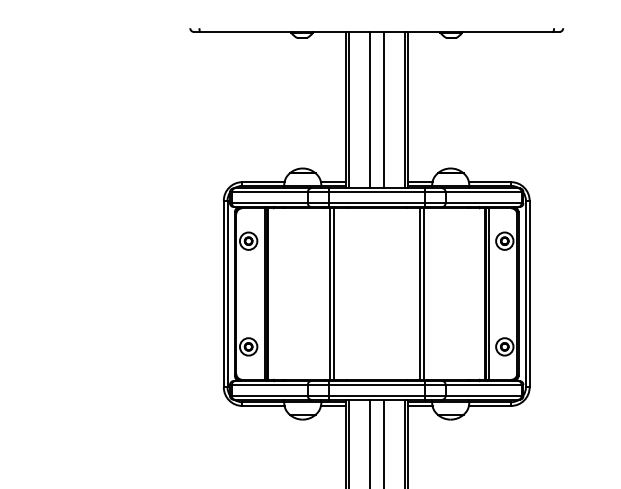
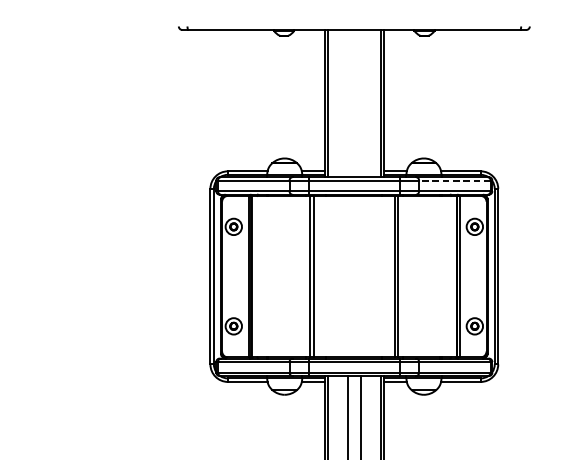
line: (369, 109) -> (347, 102), removed
line: (383, 109) -> (360, 102), removed
line: (483, 192) -> (454, 181), solid -> dashed

